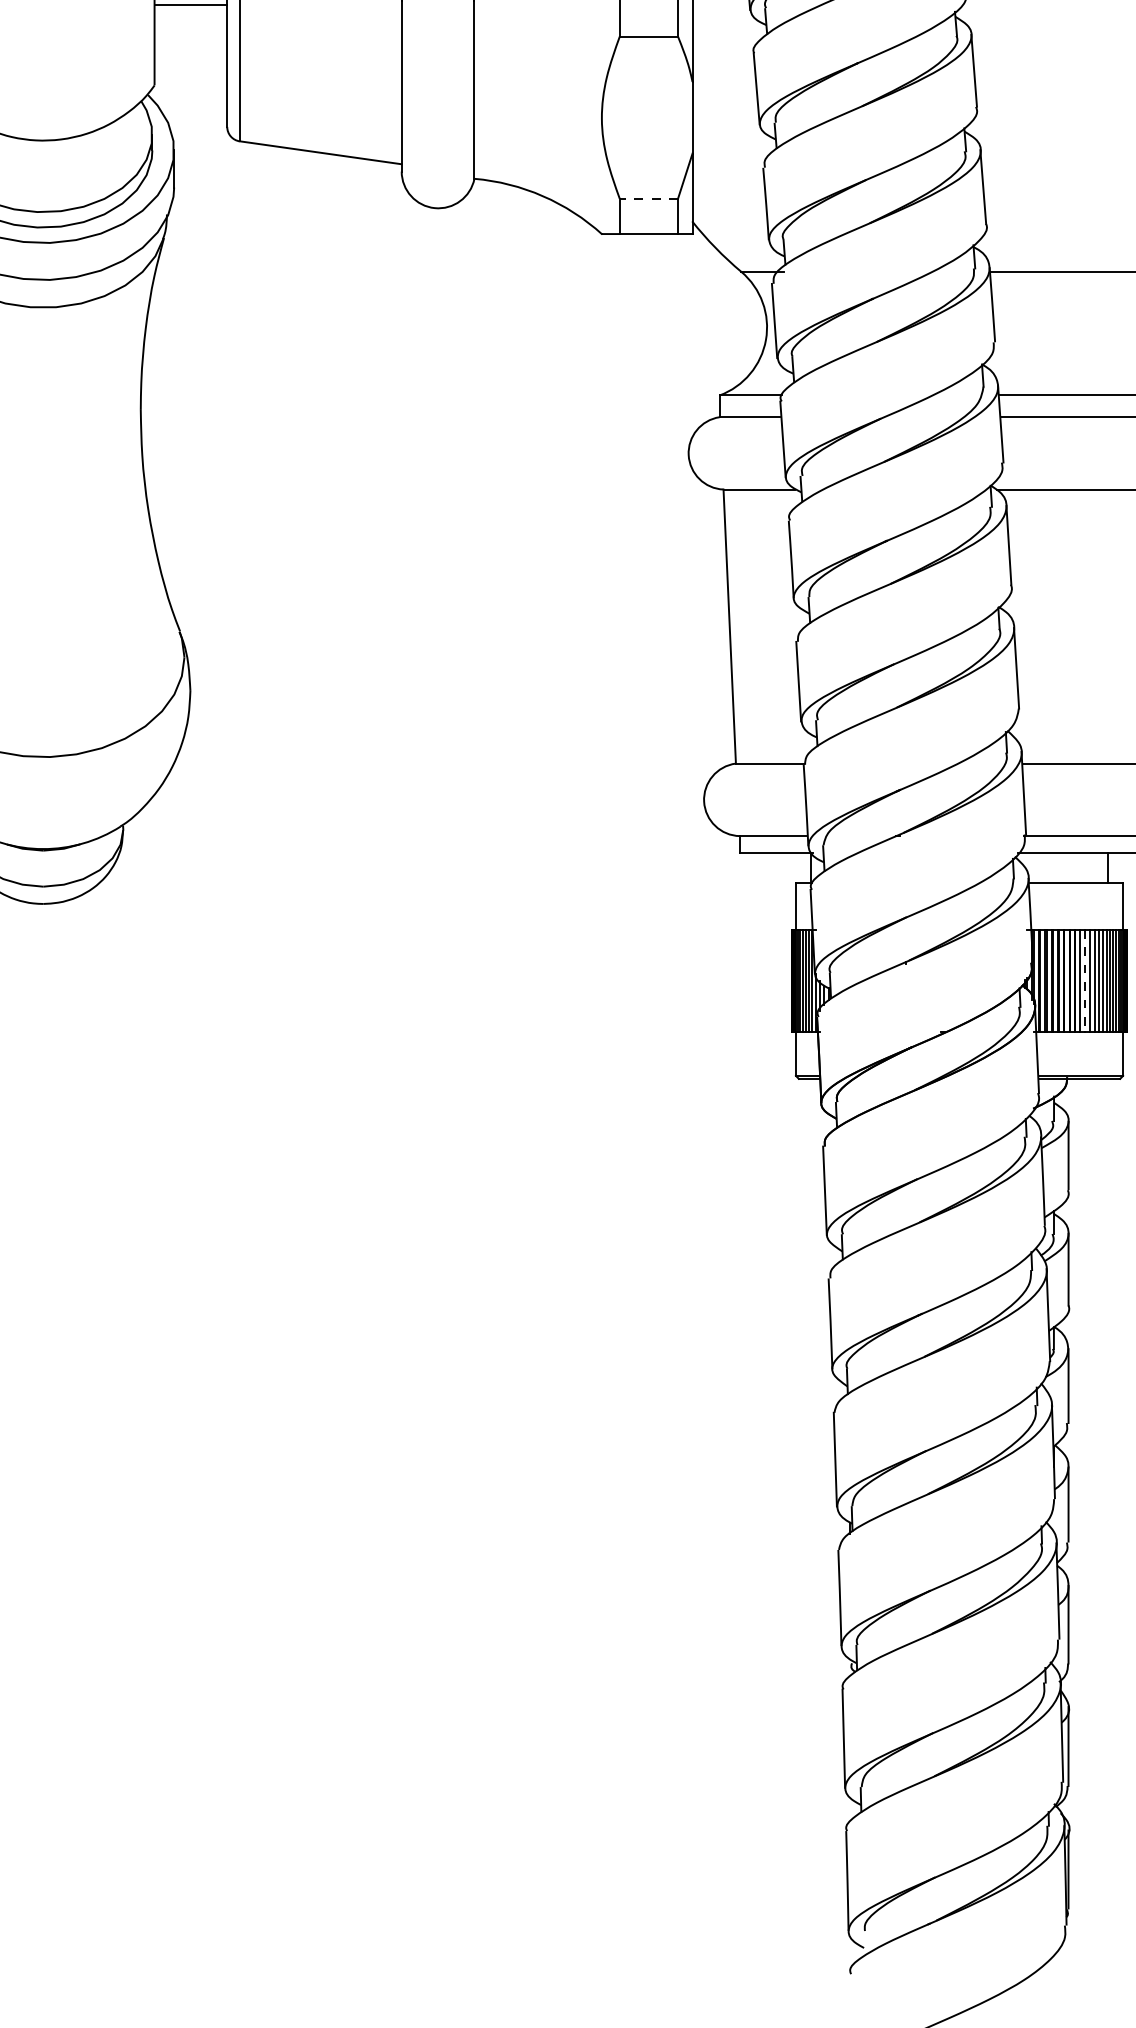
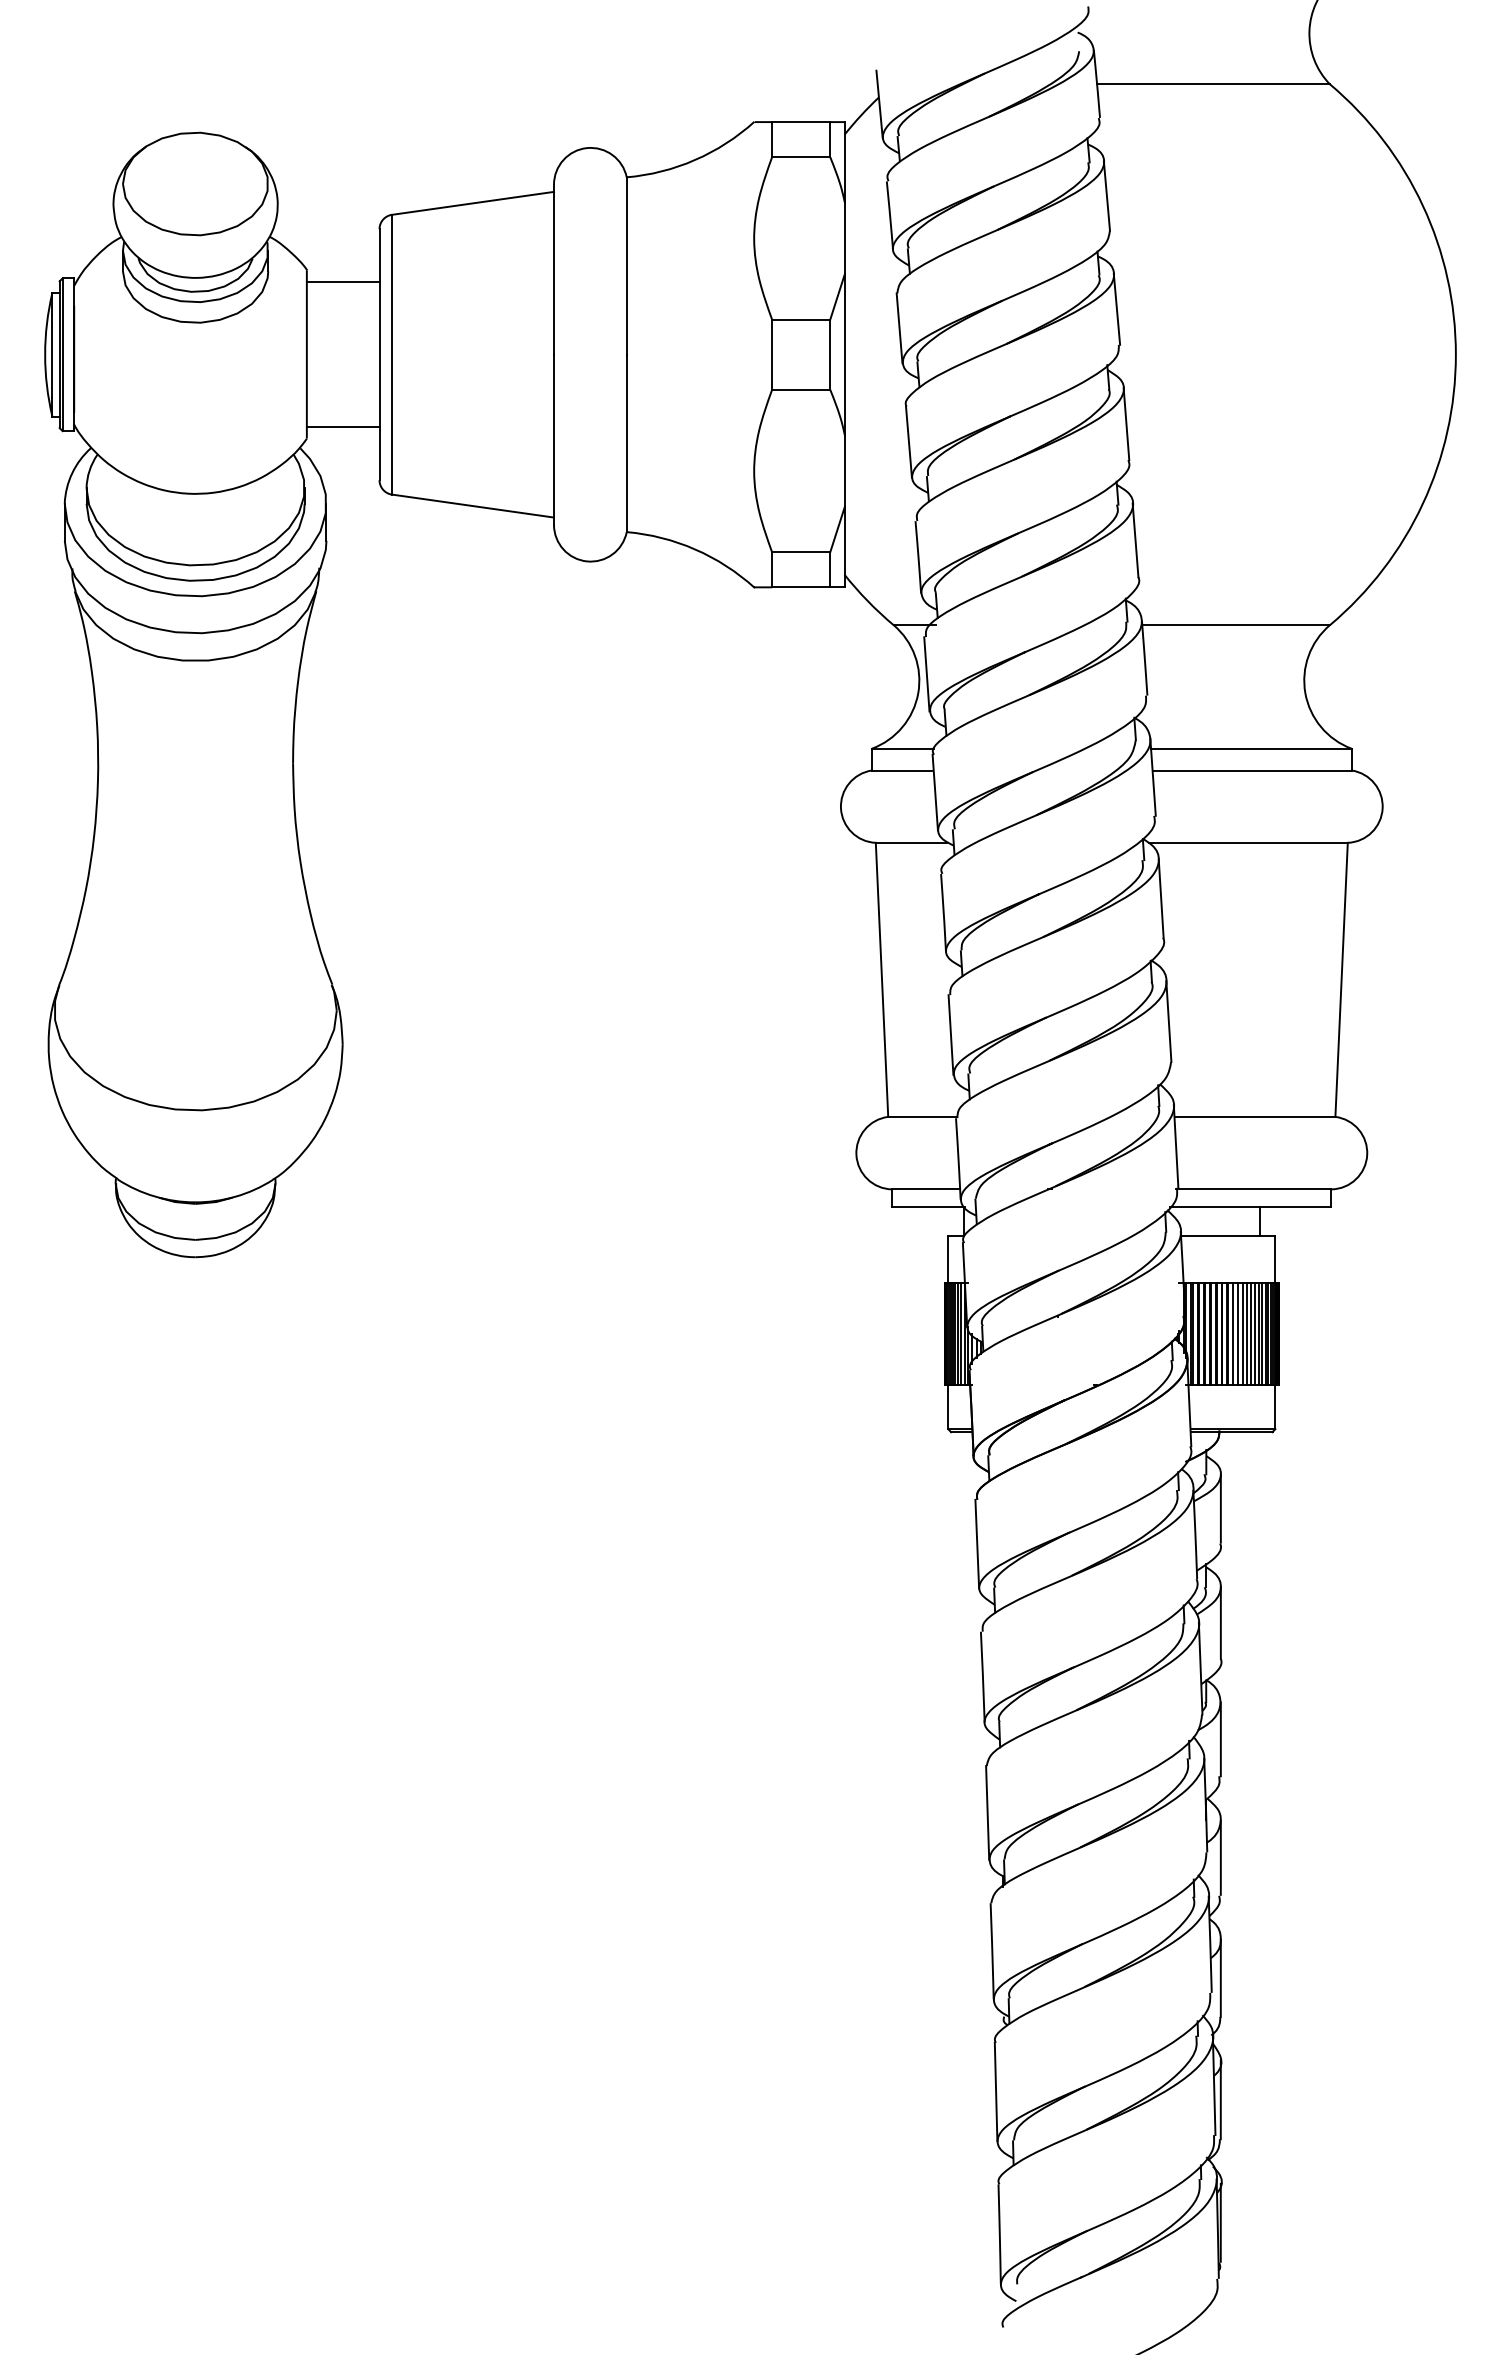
line: (190, 5) -> (342, 427), moved
line: (648, 199) -> (800, 552), dashed -> solid
line: (1085, 980) -> (1237, 1333), dashed -> solid

